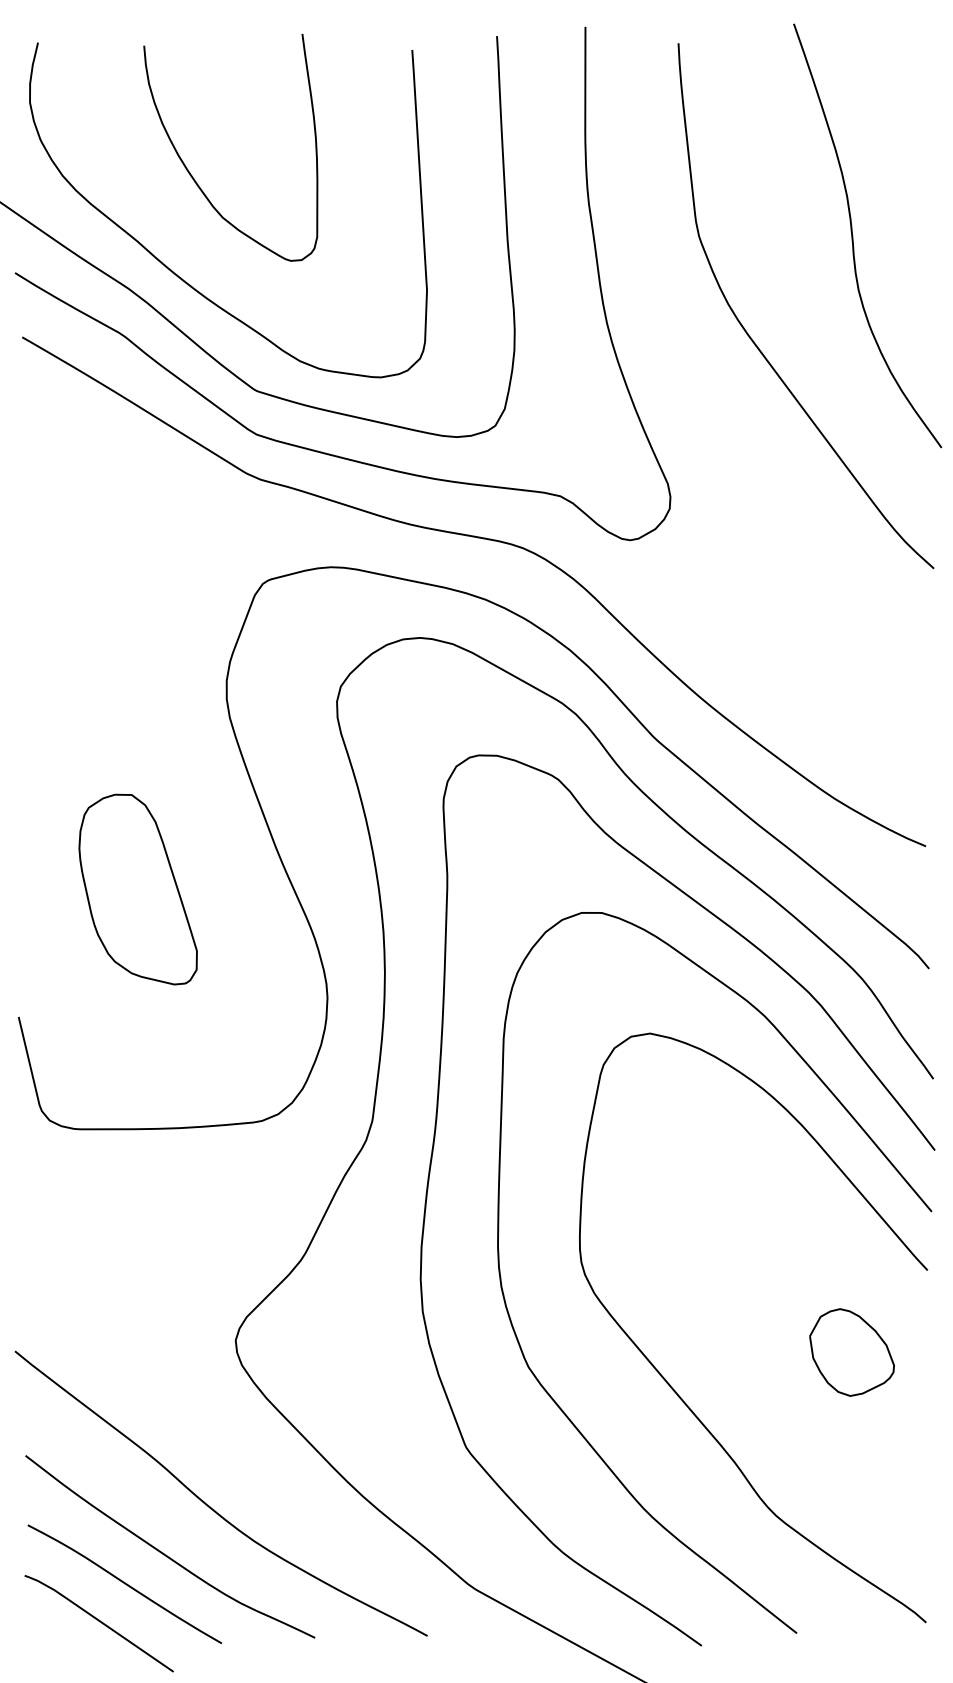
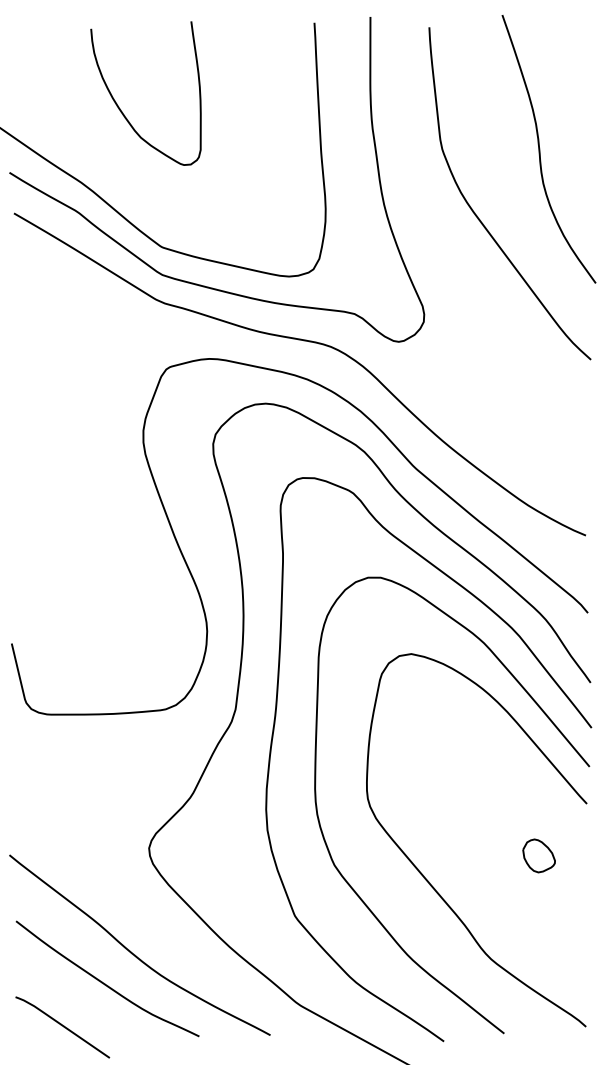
curve: (174, 271) -> (110, 171), removed
part: (138, 888) -> (87, 562), removed
part: (850, 1351) -> (538, 855), size x0.6
curve: (124, 1584) -> (78, 1002), removed

